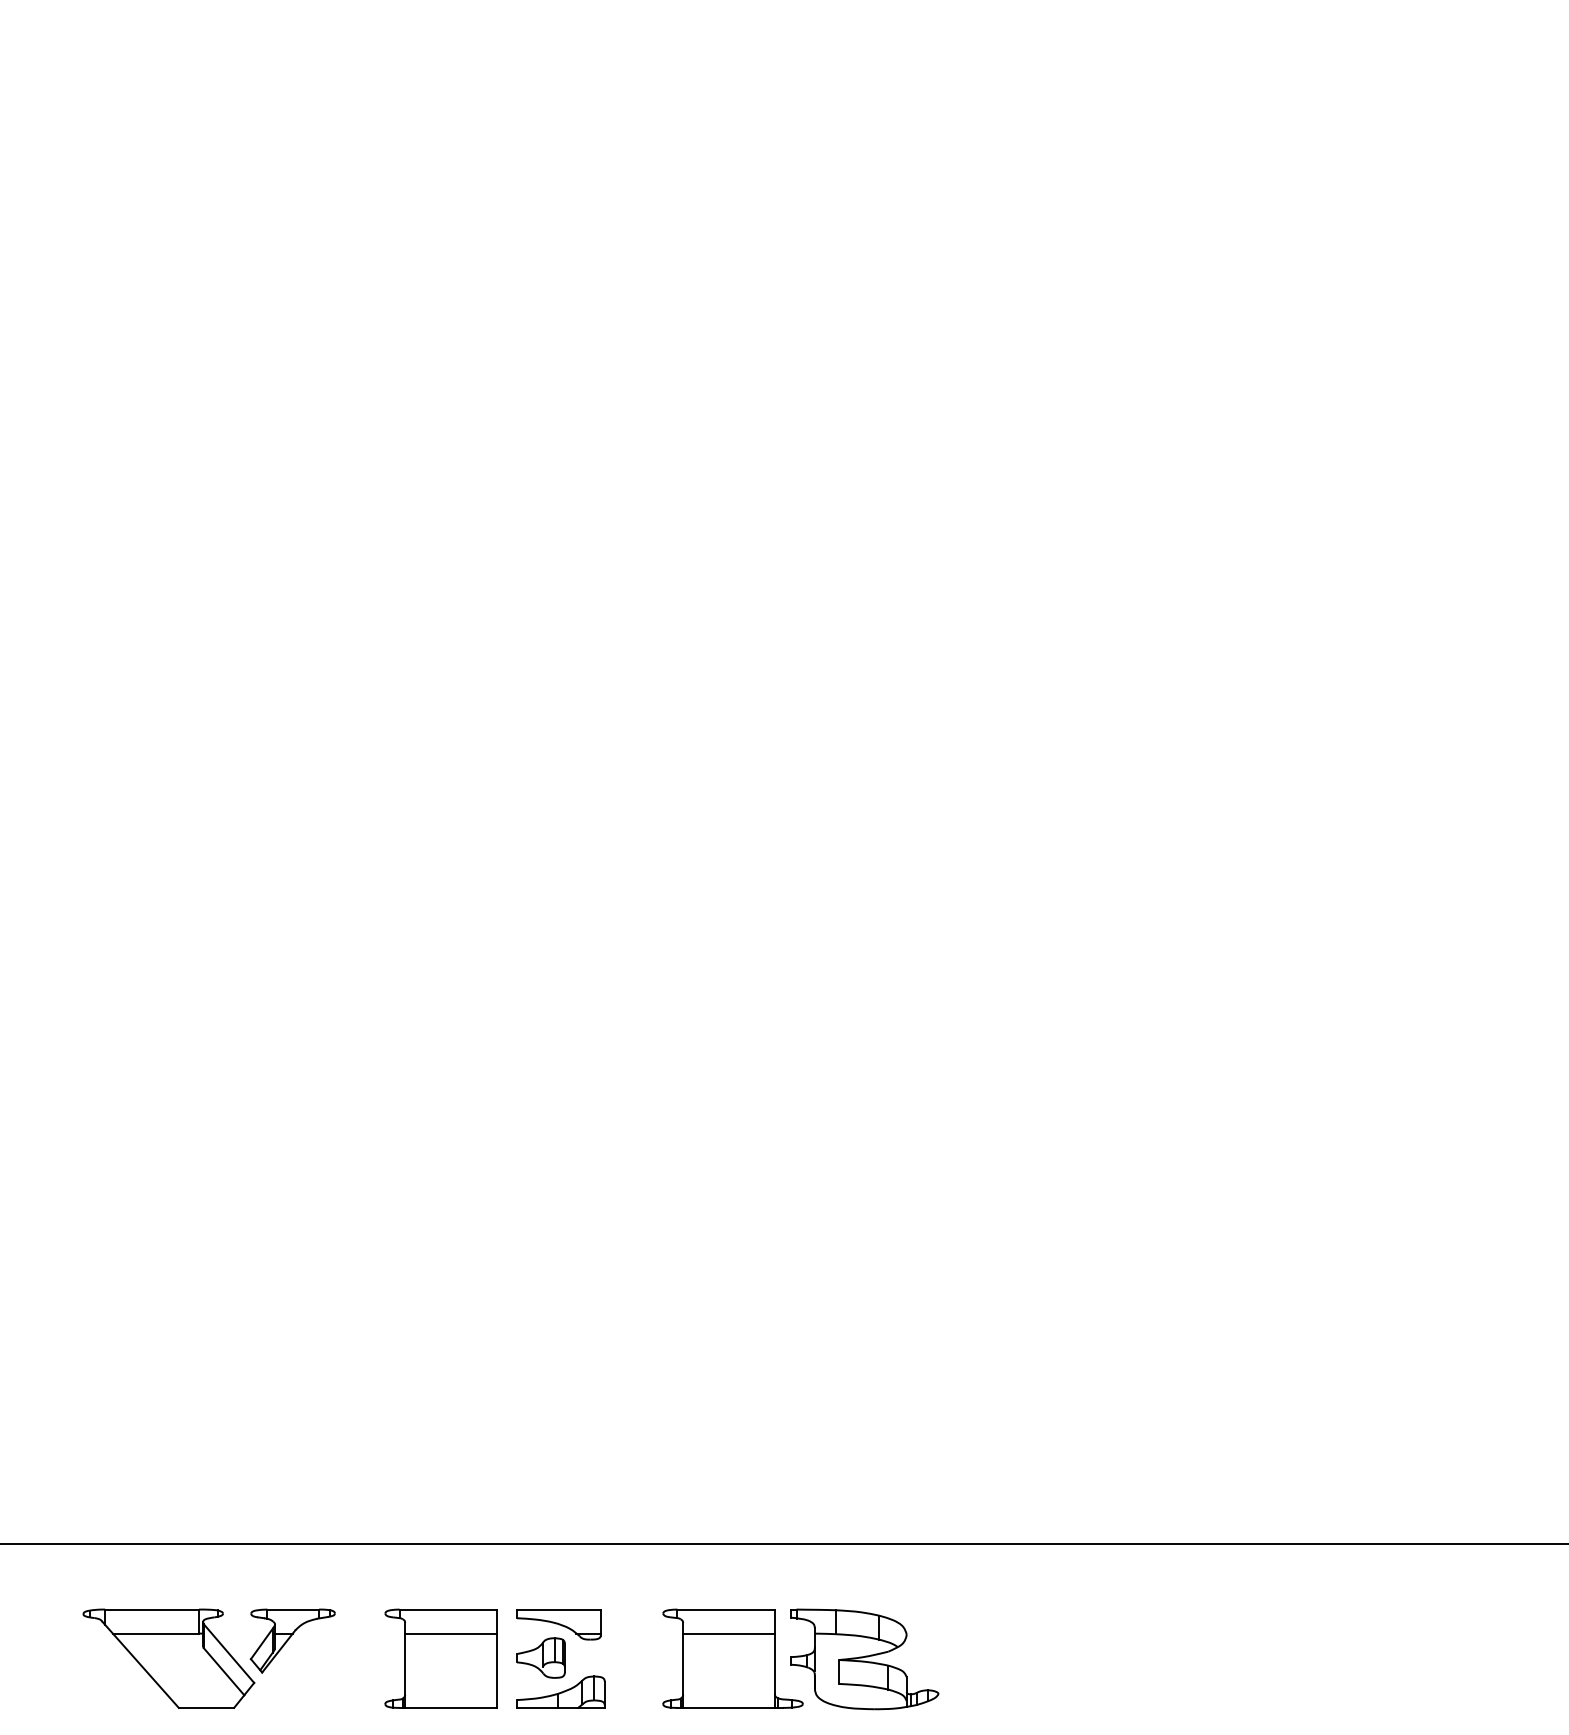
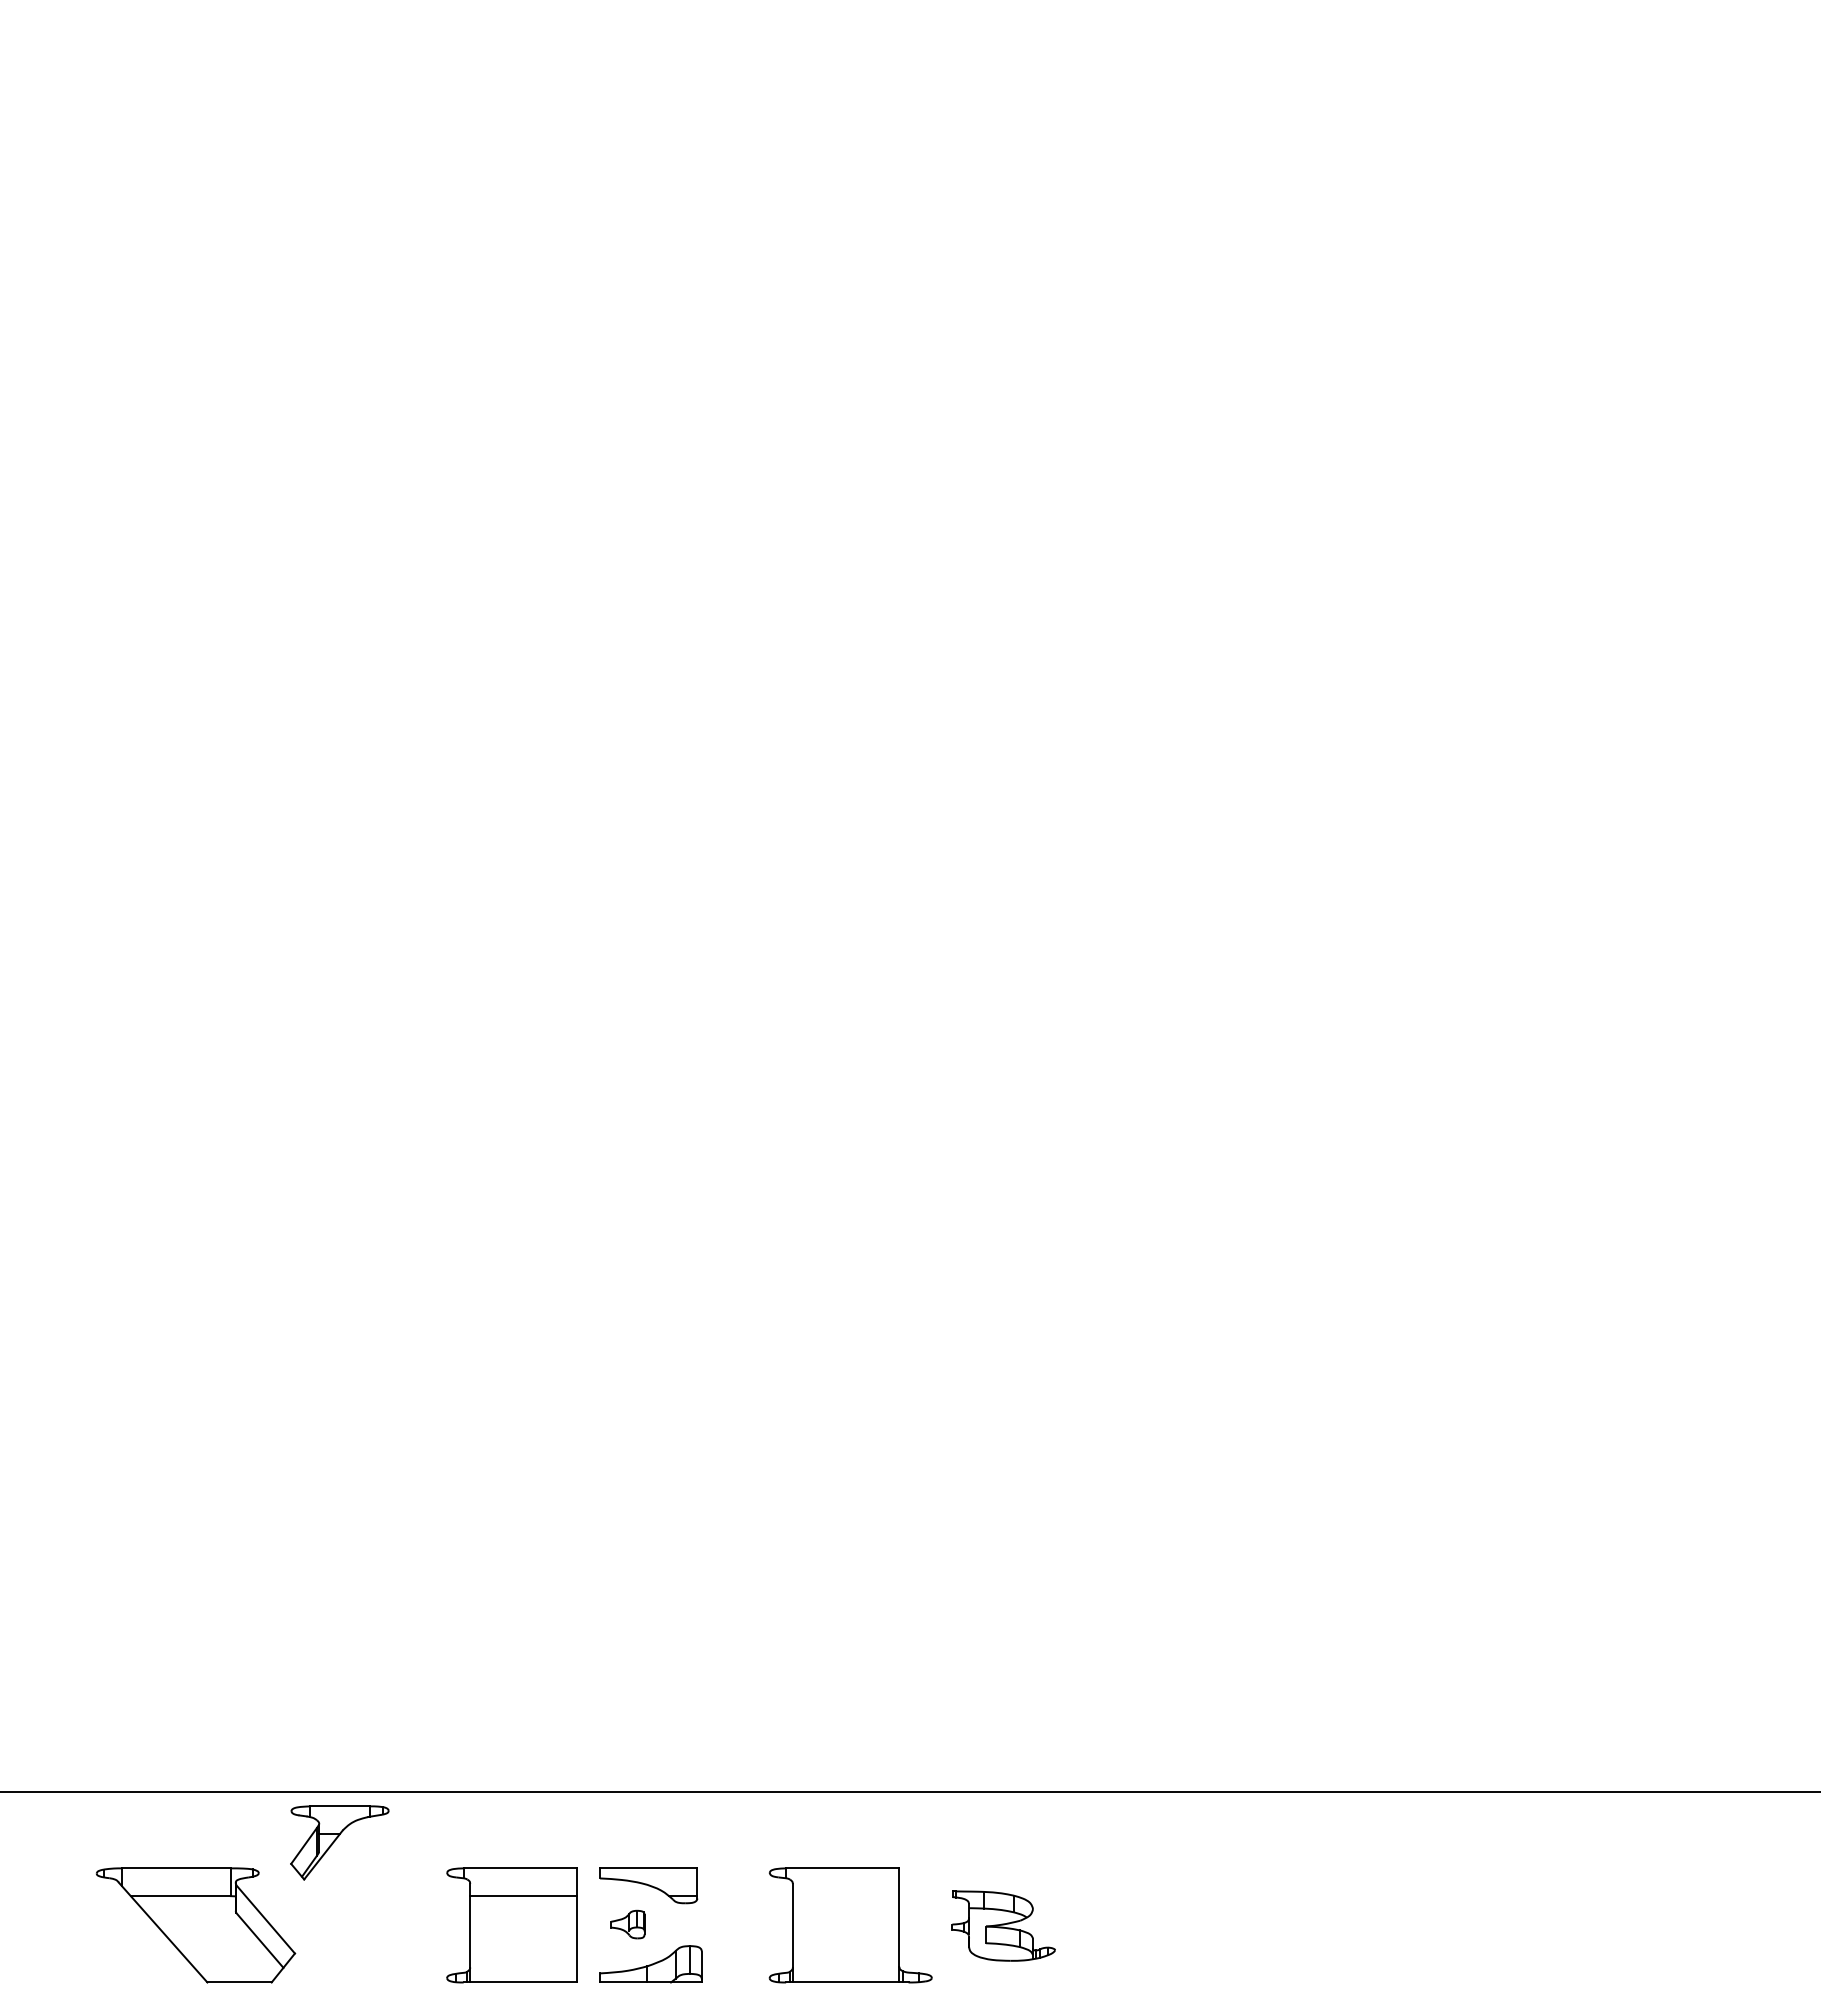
line: (728, 1633) -> (845, 1896), removed
part: (292, 1640) -> (339, 1842), moved
part: (540, 1657) -> (627, 1924), size x0.6
part: (864, 1658) -> (1003, 1925), size x0.6

